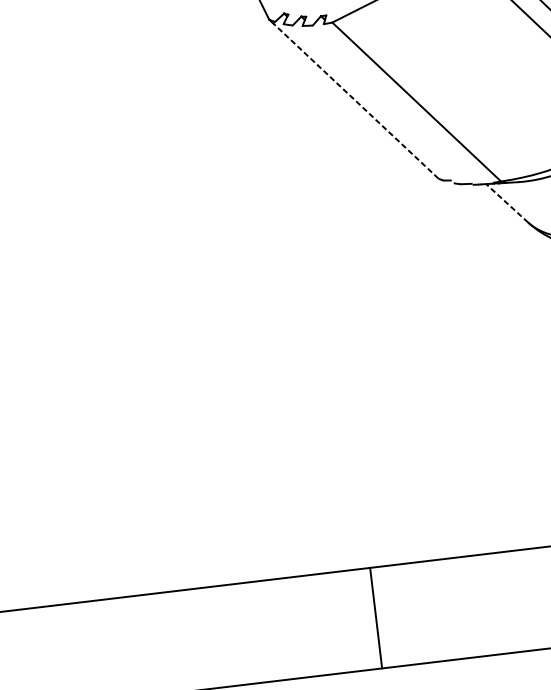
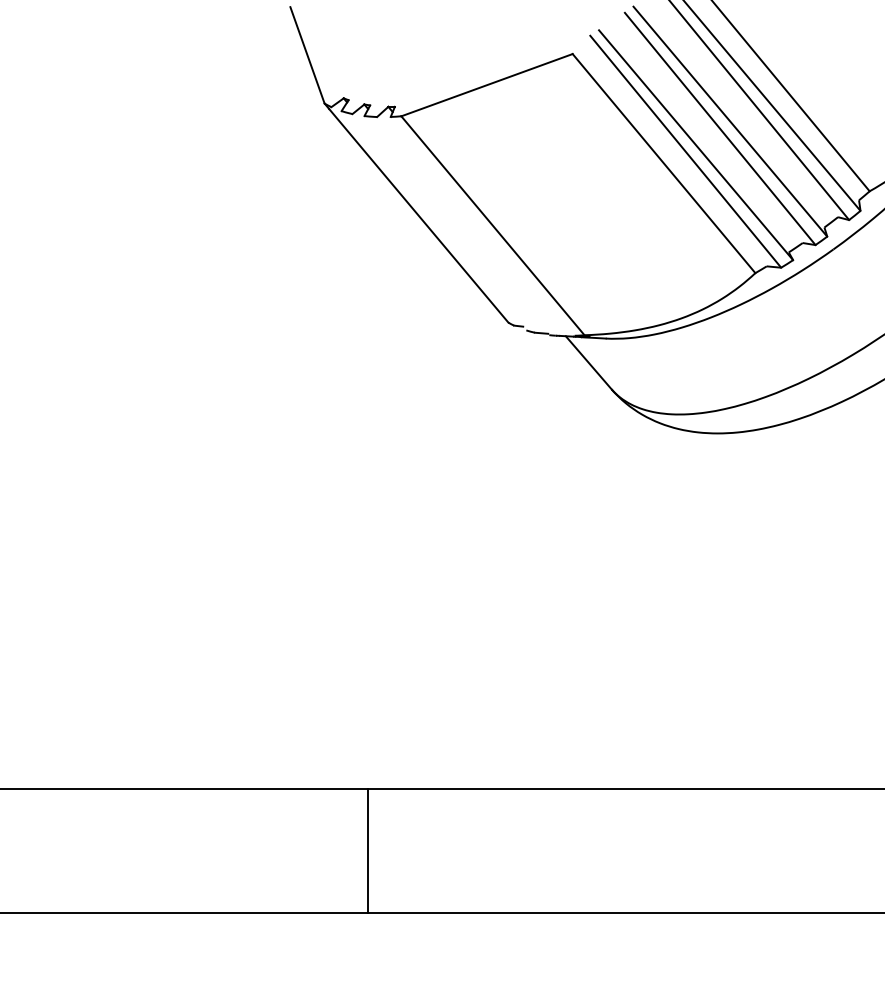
line: (355, 100) -> (418, 215), dashed -> solid
line: (506, 203) -> (588, 362), dashed -> solid

